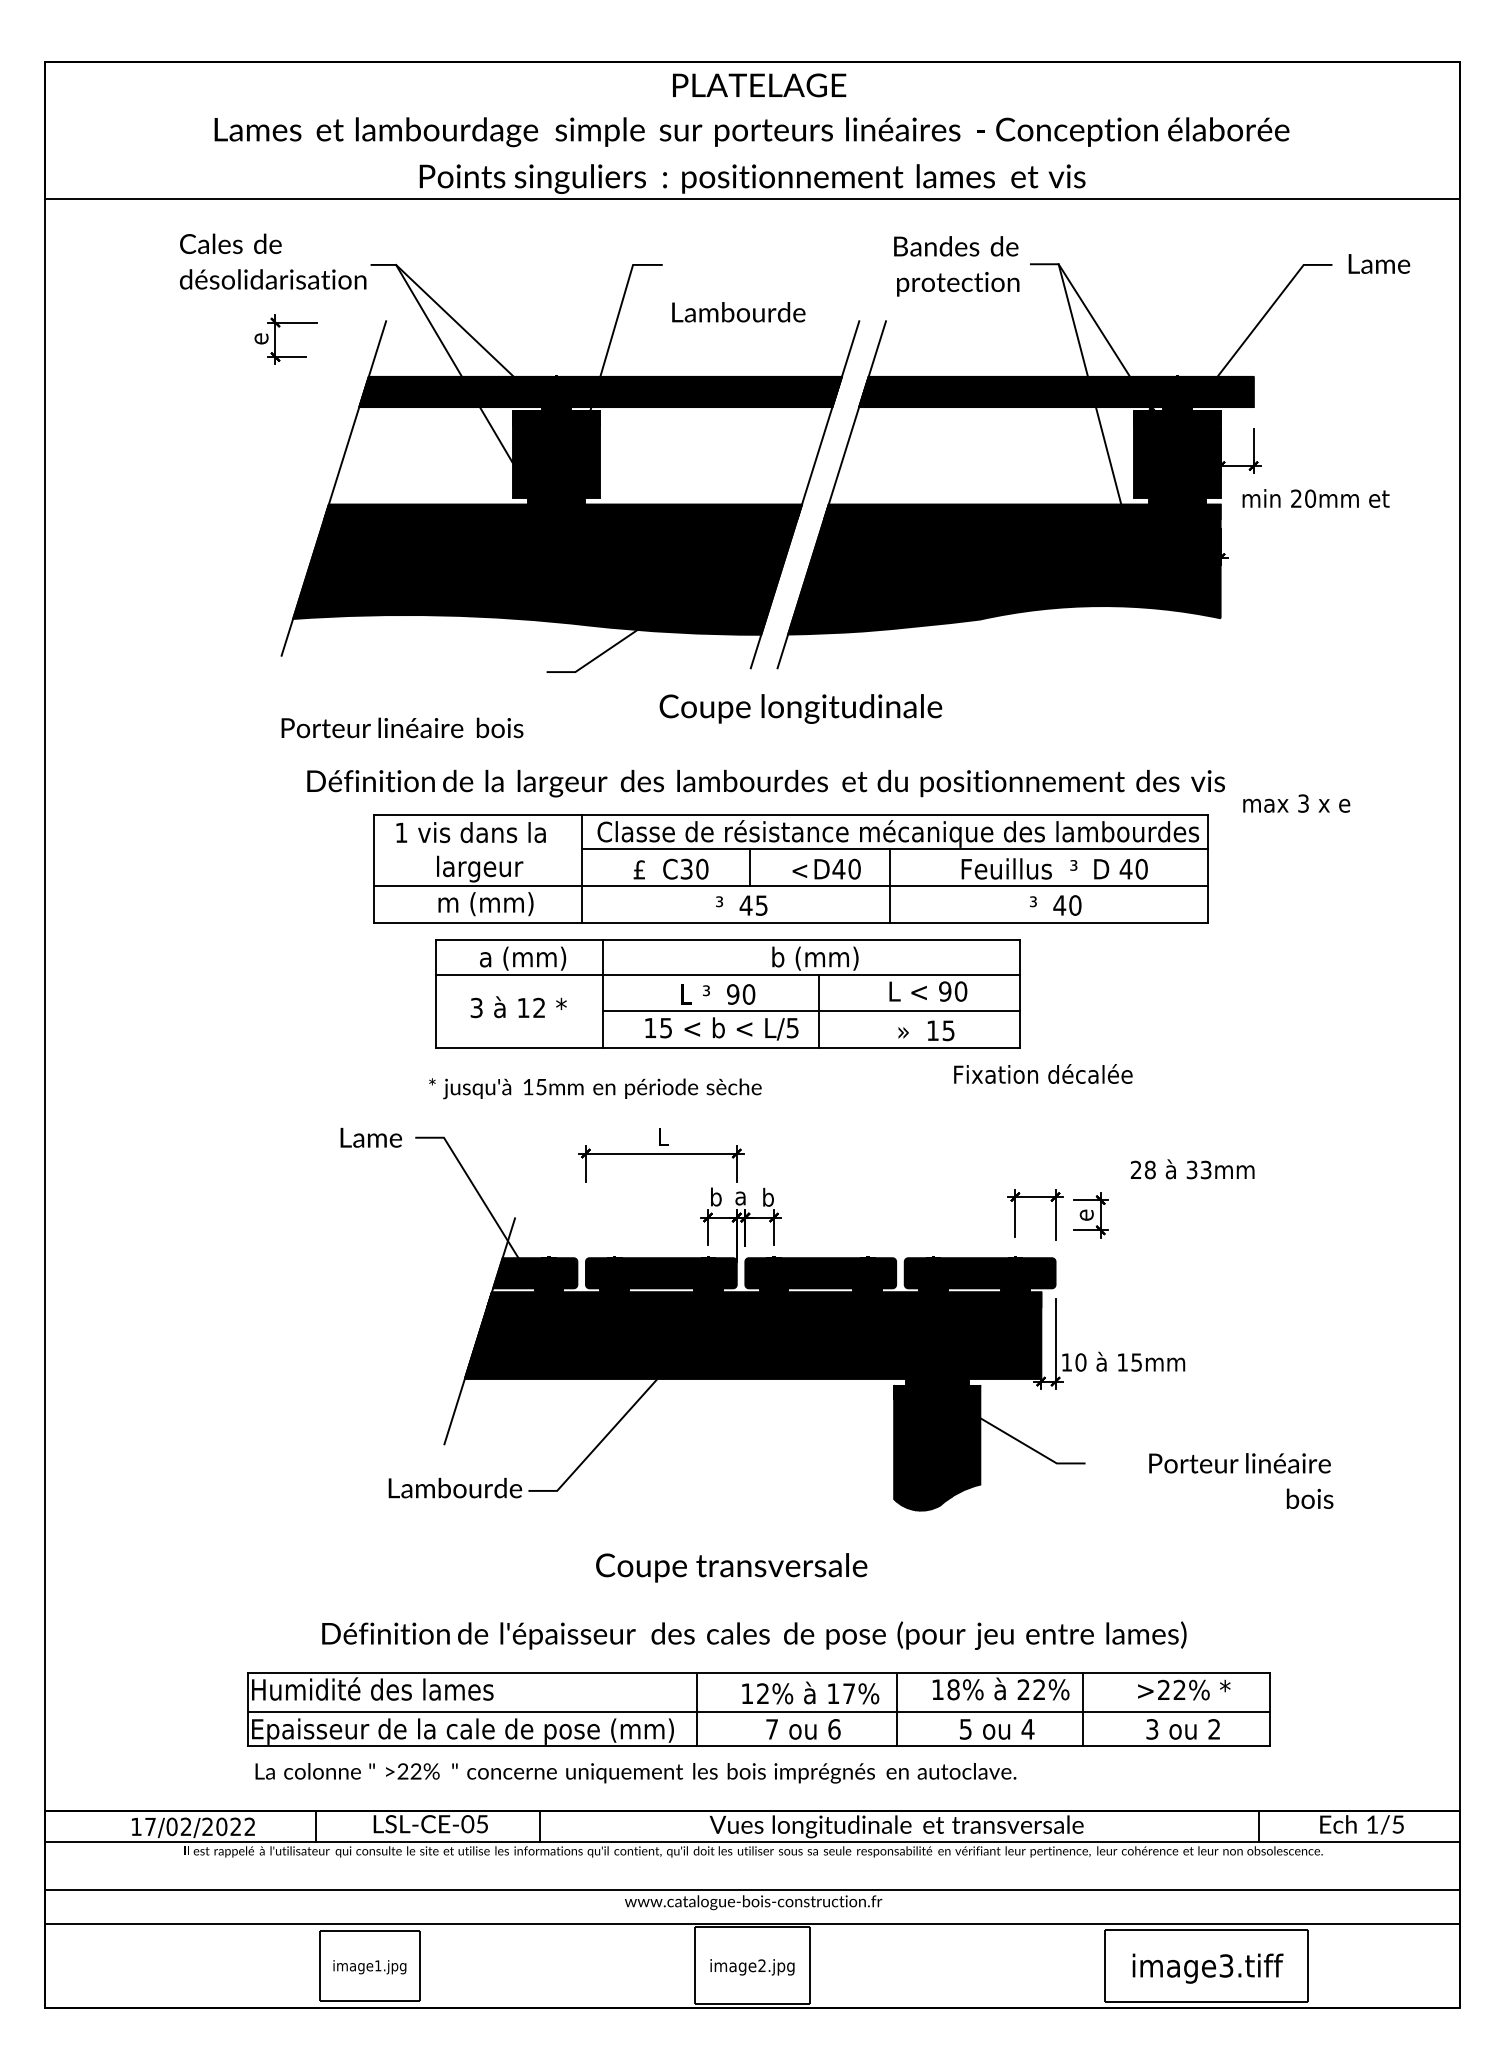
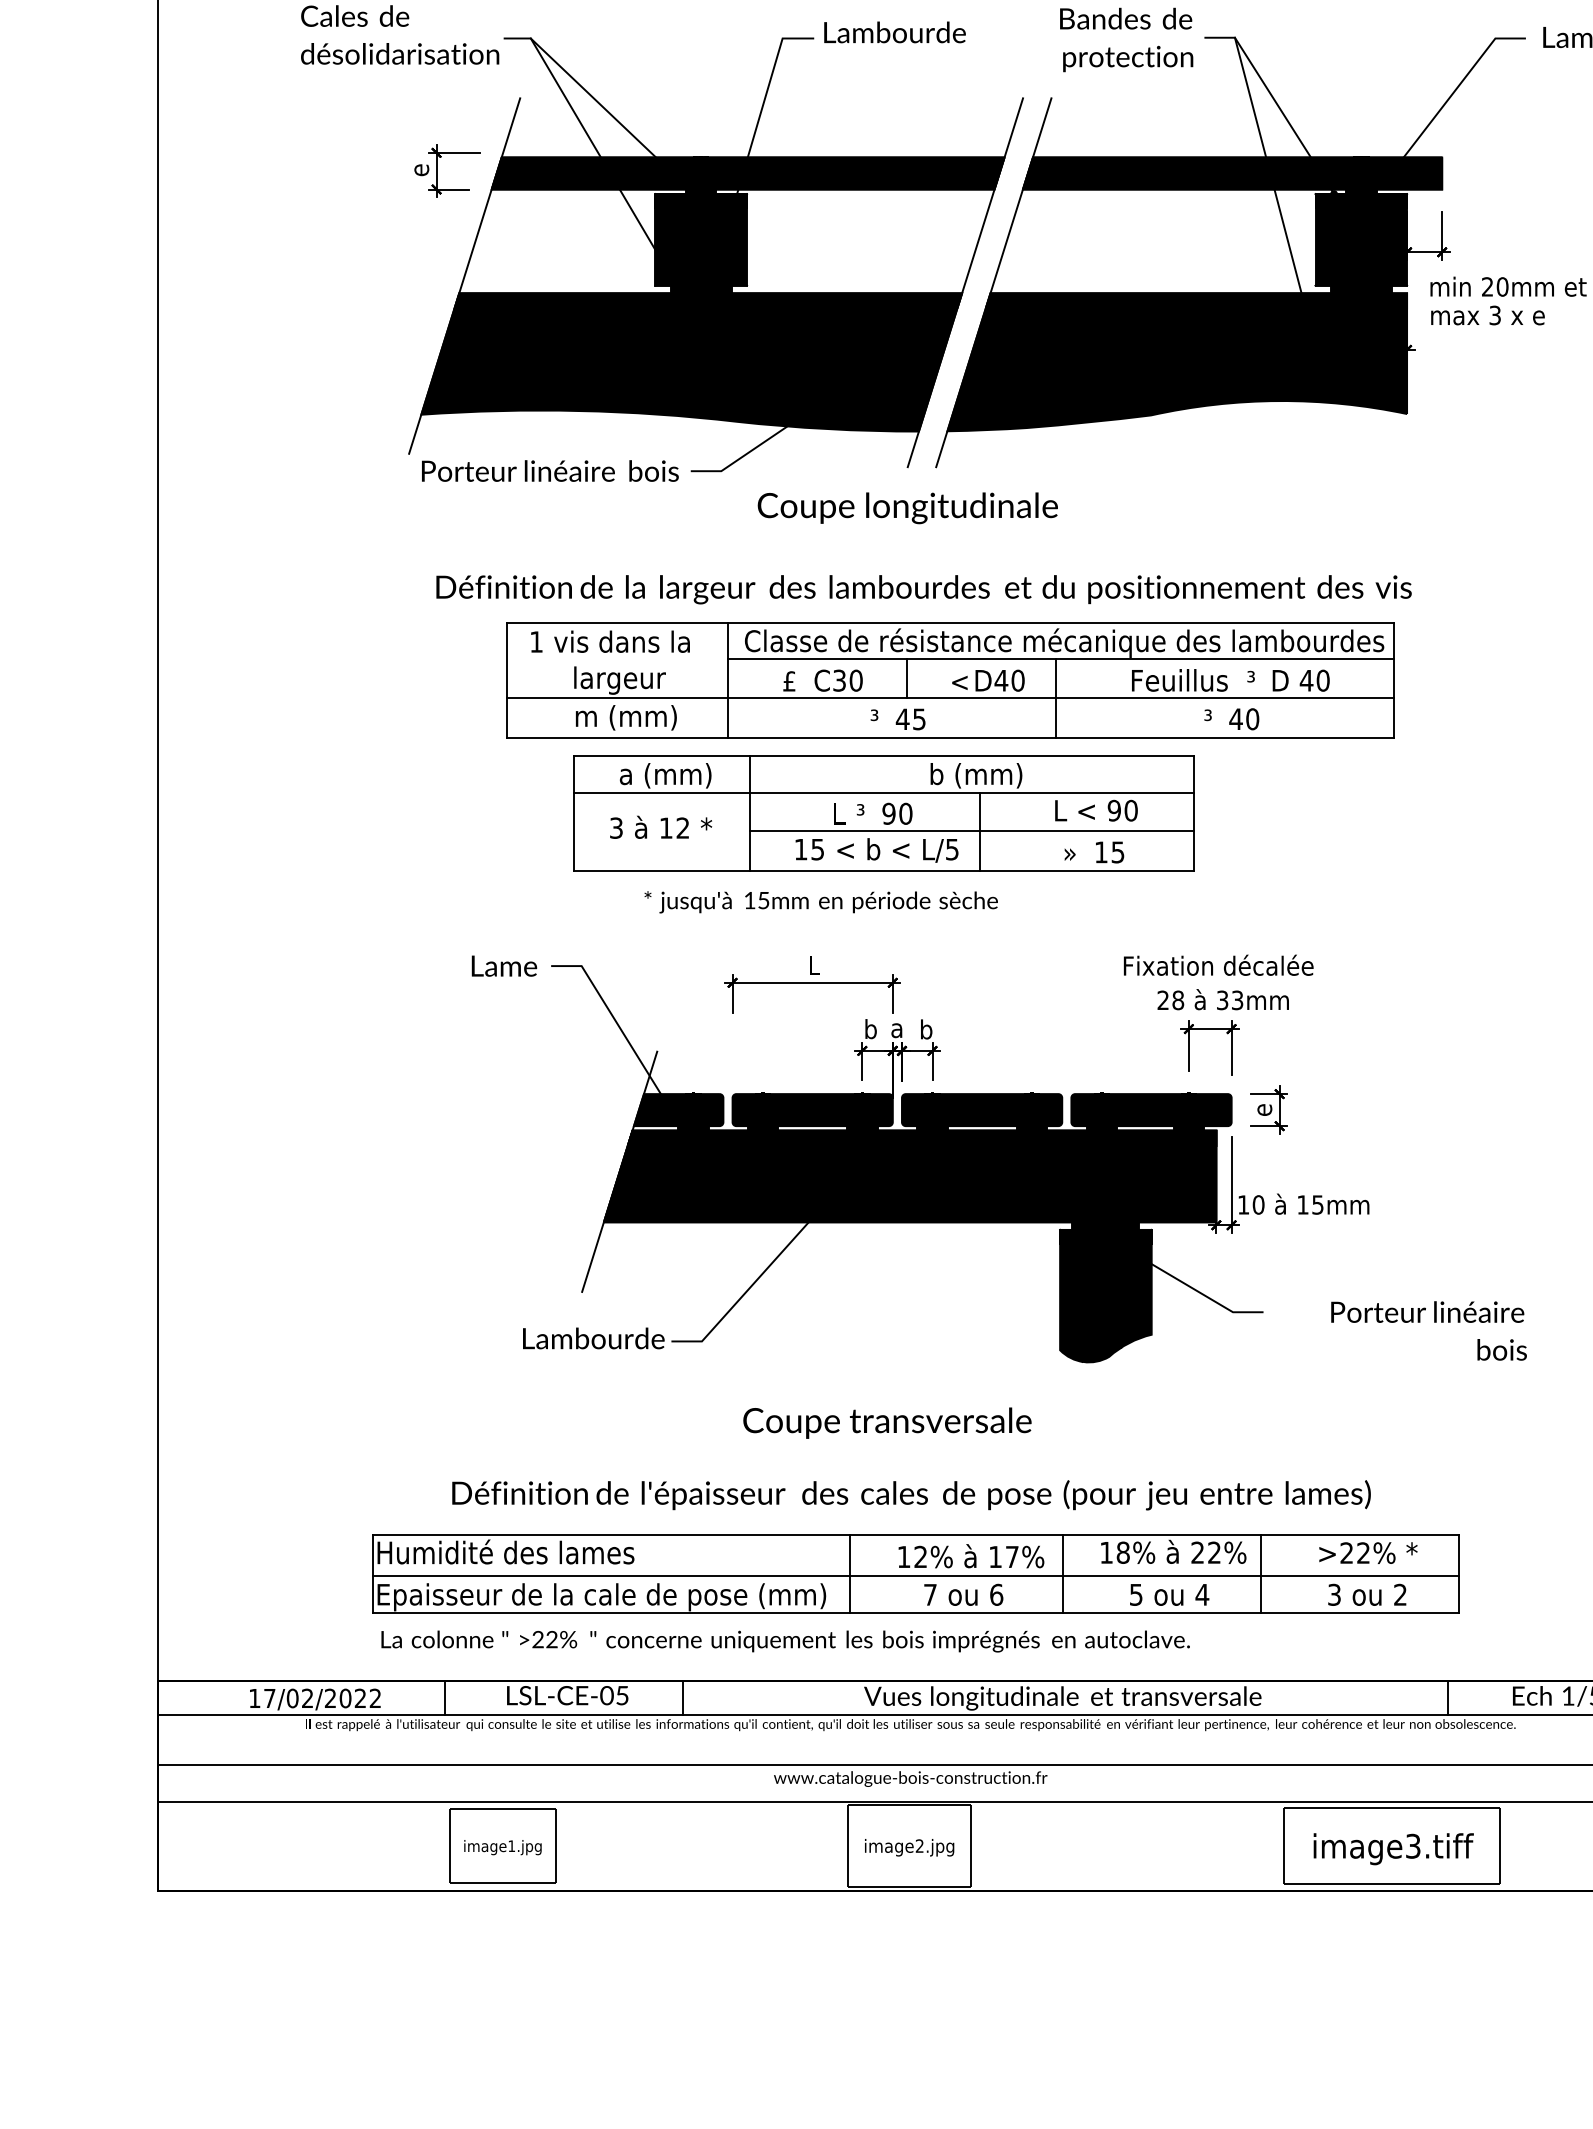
text: (738, 312) -> (894, 32), moved
part: (275, 339) -> (436, 170), moved
text: (800, 708) -> (907, 507), moved
text: (402, 727) -> (550, 470), moved
text: (1296, 803) -> (1487, 315), moved
text: (1043, 1073) -> (1218, 964), moved
text: (595, 1088) -> (821, 902), moved
text: (1192, 1169) -> (1223, 999), moved
part: (1090, 1215) -> (1268, 1110), moved

